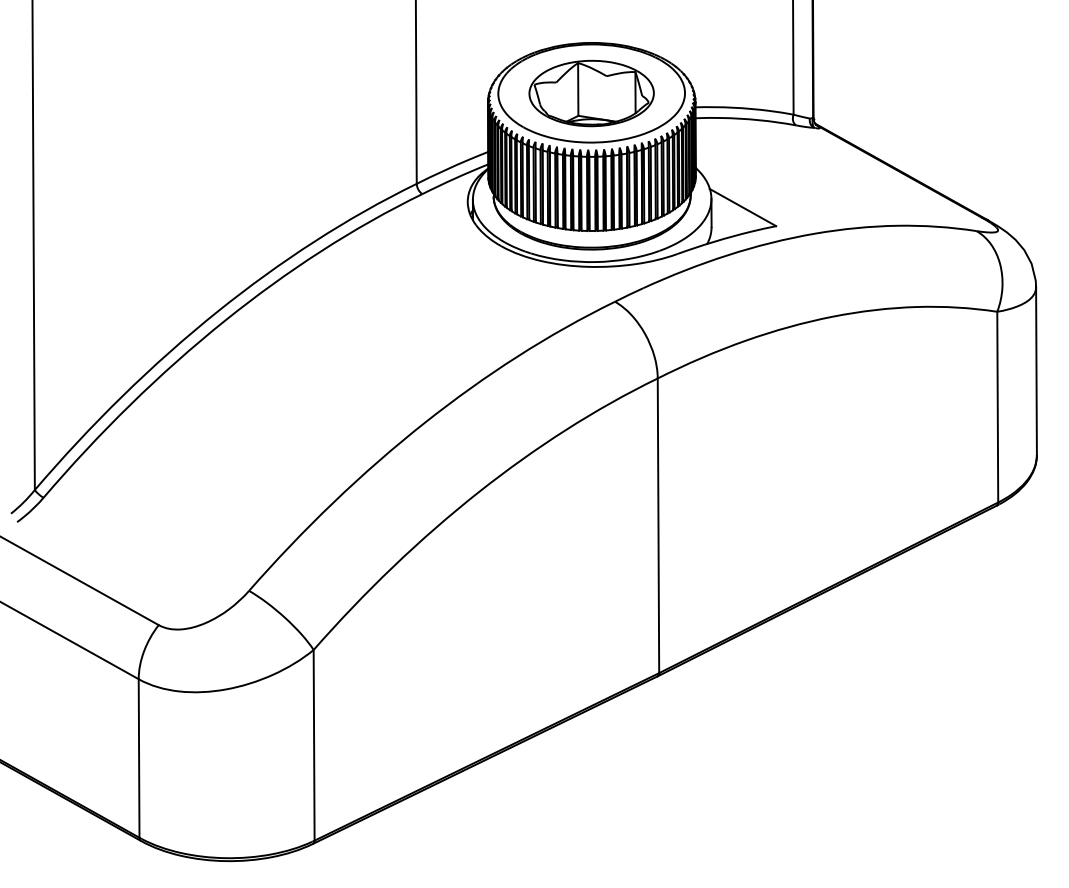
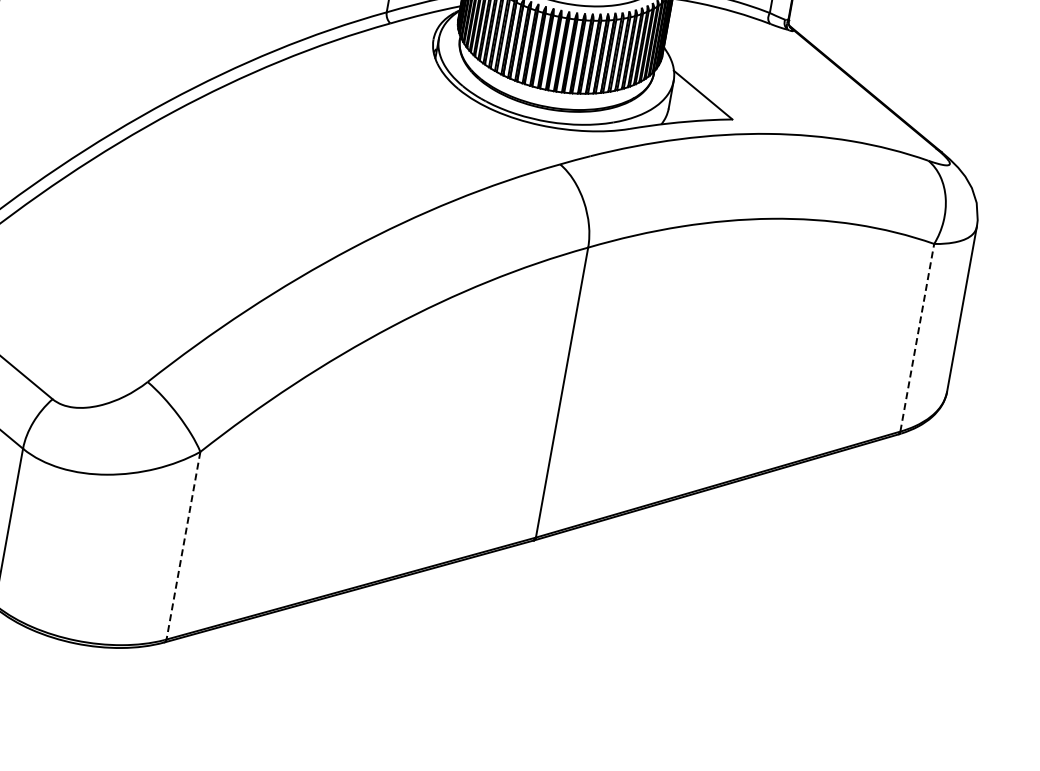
line: (997, 406) -> (917, 337), solid -> dashed
line: (314, 745) -> (183, 545), solid -> dashed

